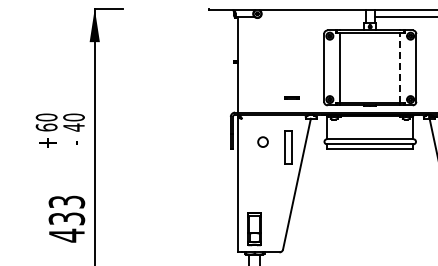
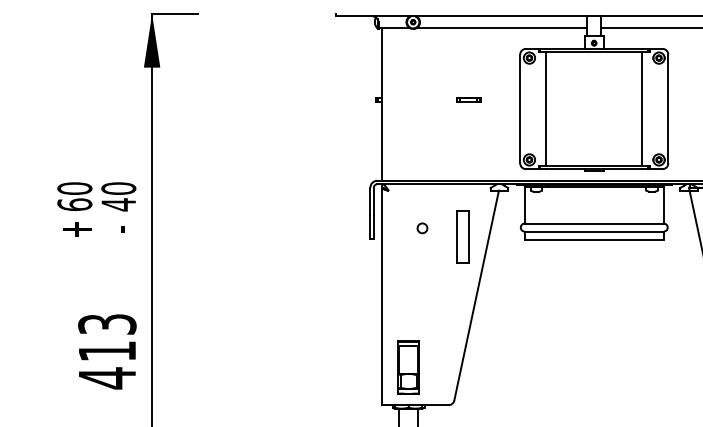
line: (312, 17) -> (501, 28), added
line: (400, 67) -> (642, 108), dashed -> solid
line: (291, 97) -> (467, 98), moved
circle: (263, 142) -> (422, 228), size x0.62
text: (66, 218) -> (106, 350), 433 -> 413

